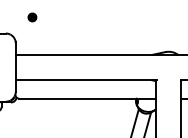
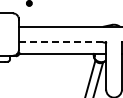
line: (85, 80) -> (62, 42), solid -> dashed

